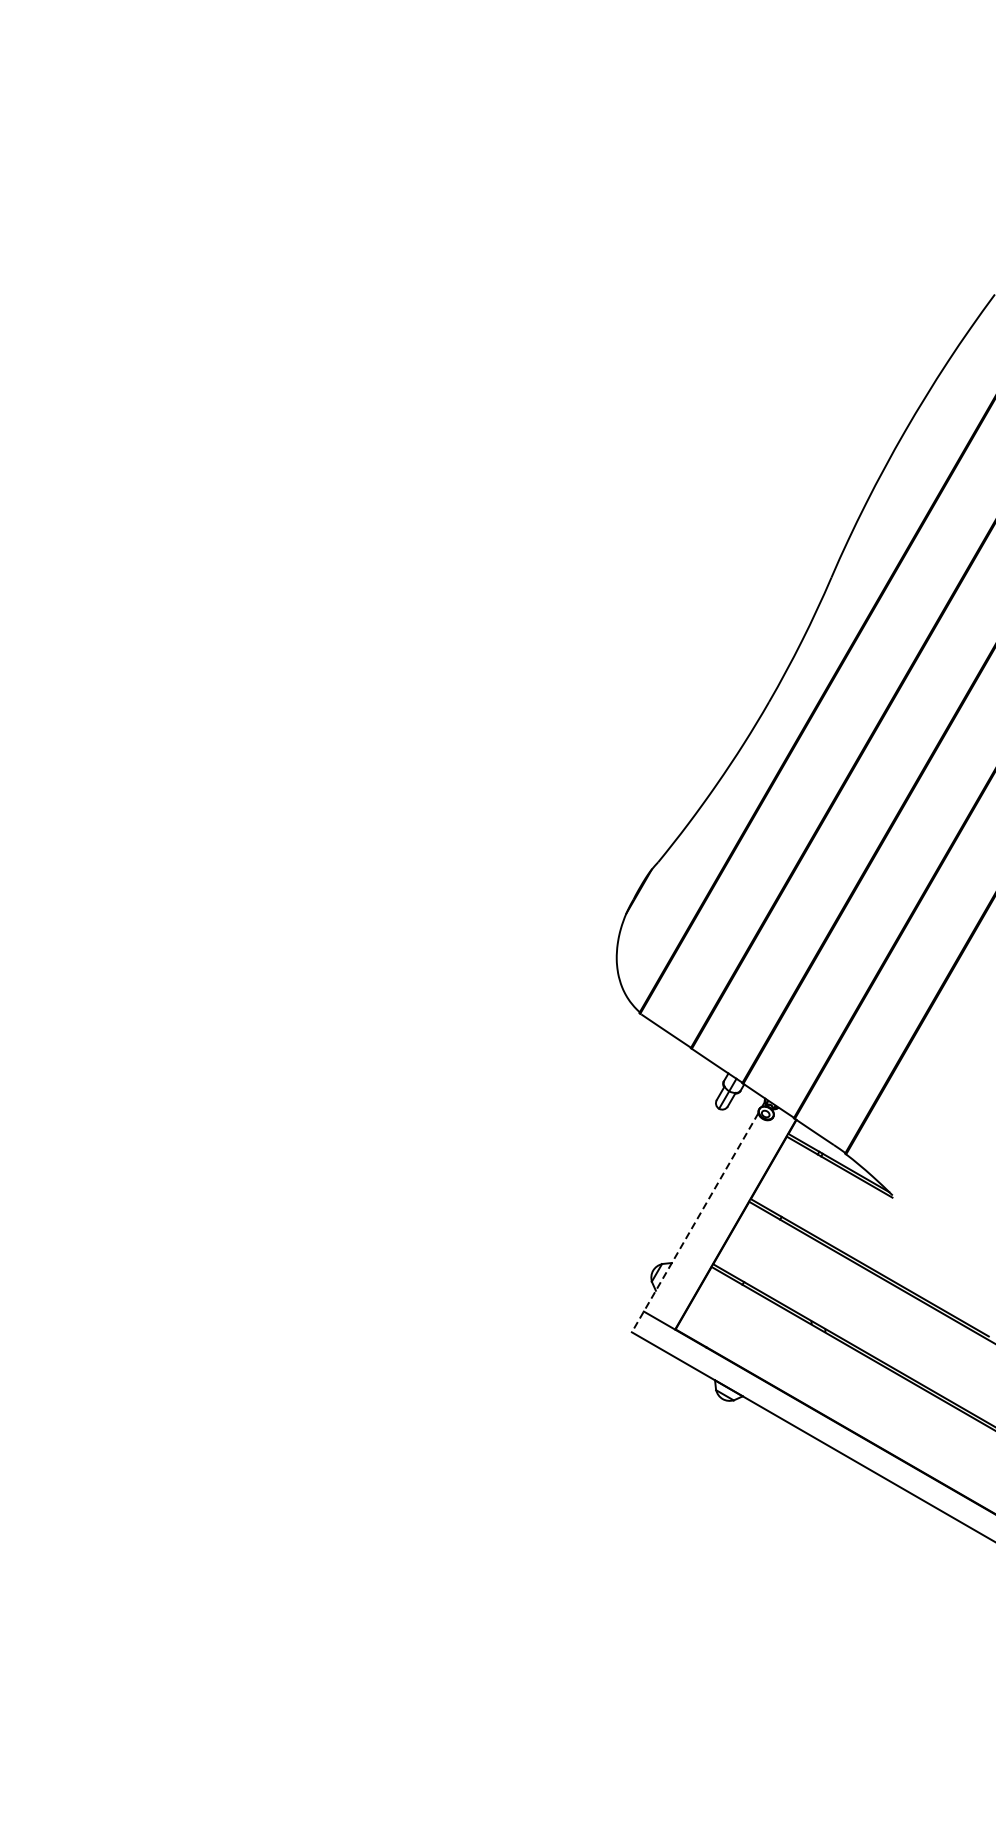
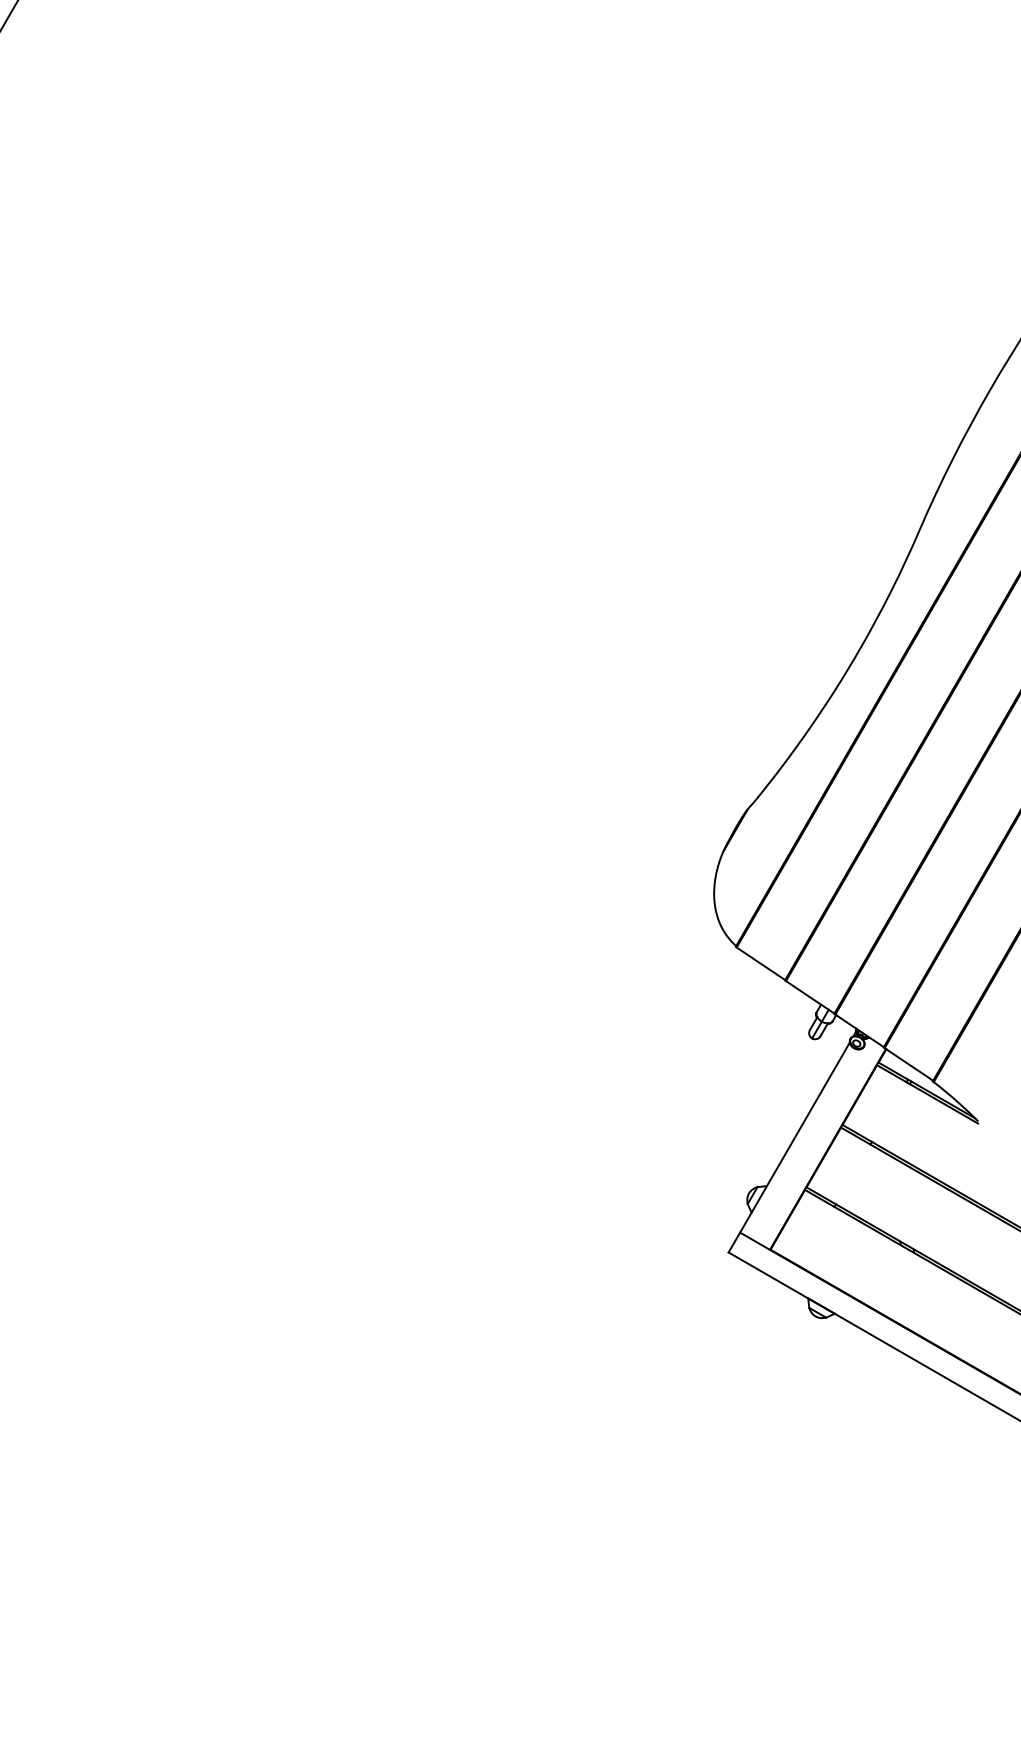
line: (694, 1223) -> (788, 1148), dashed -> solid

